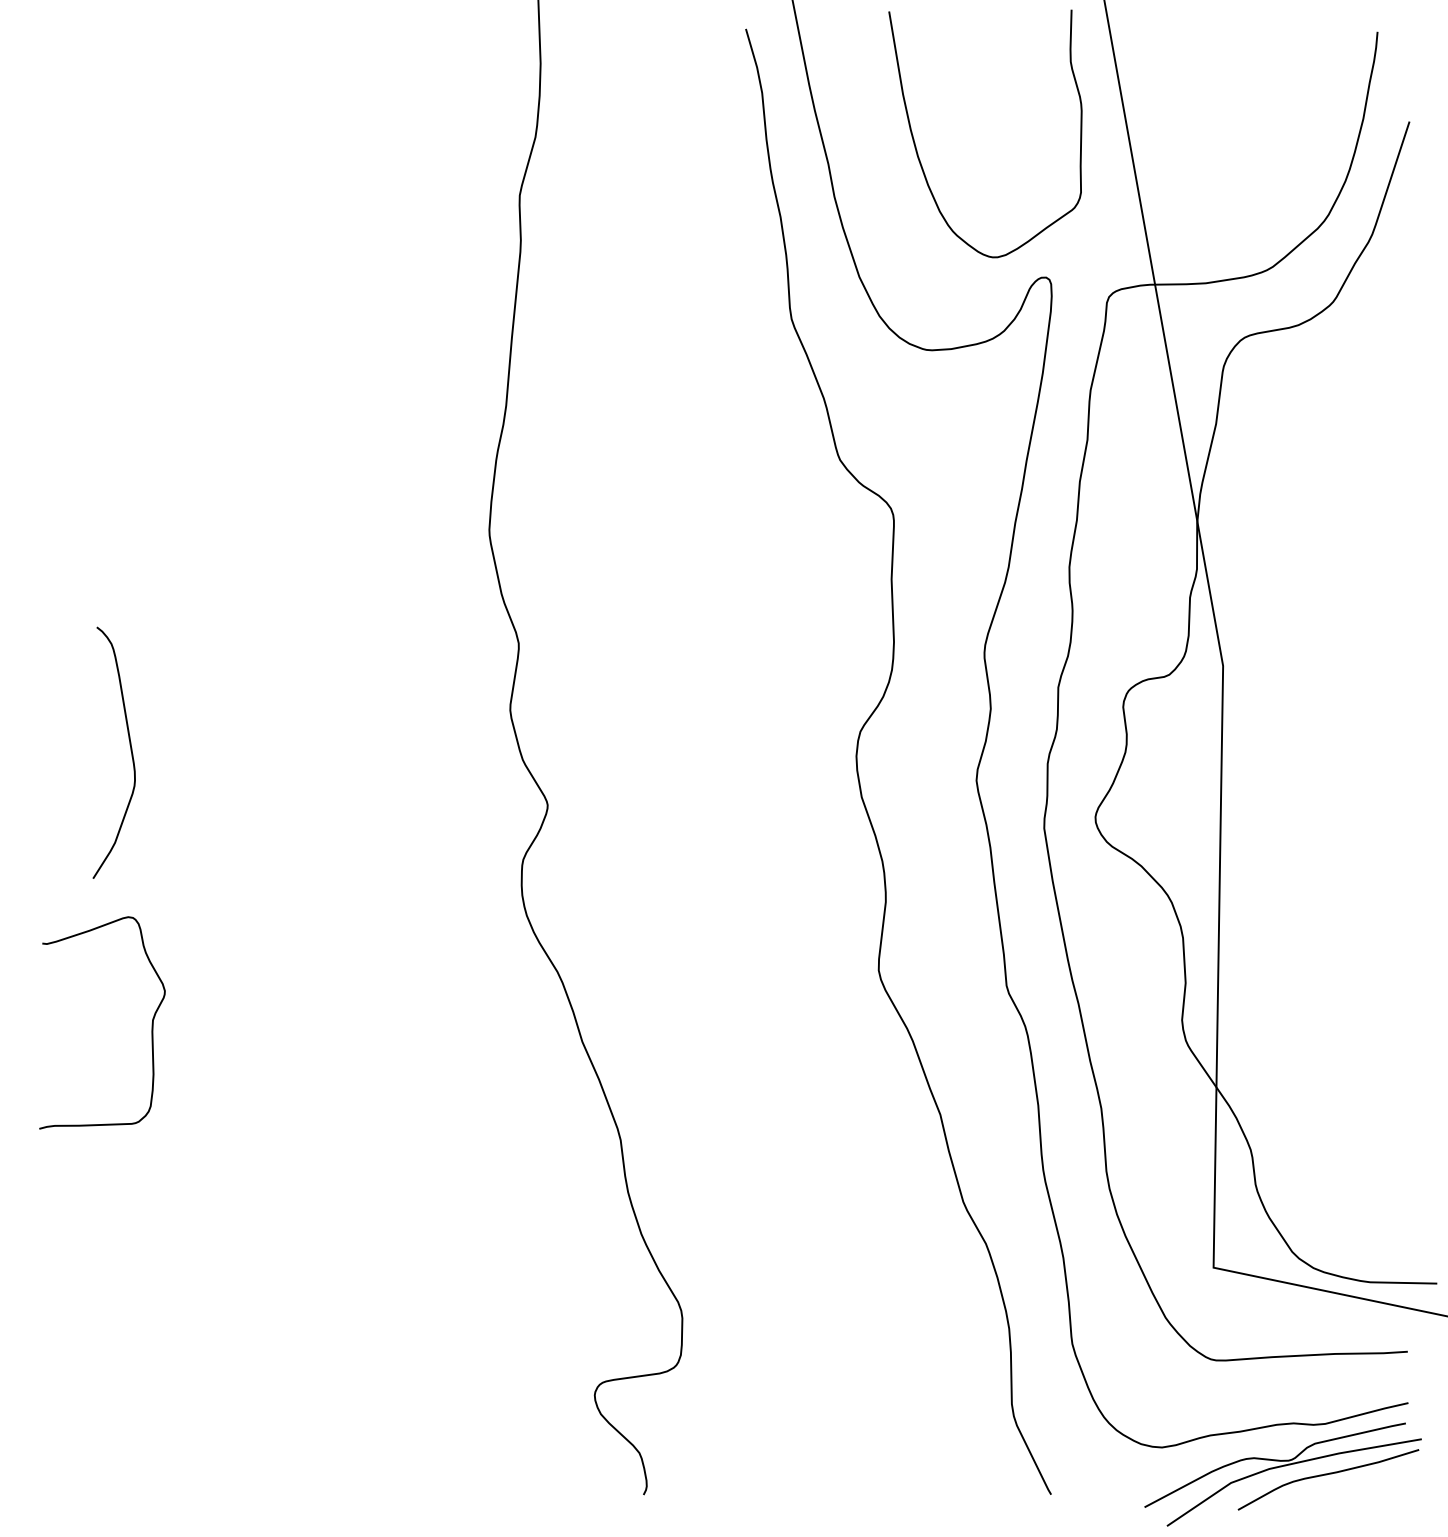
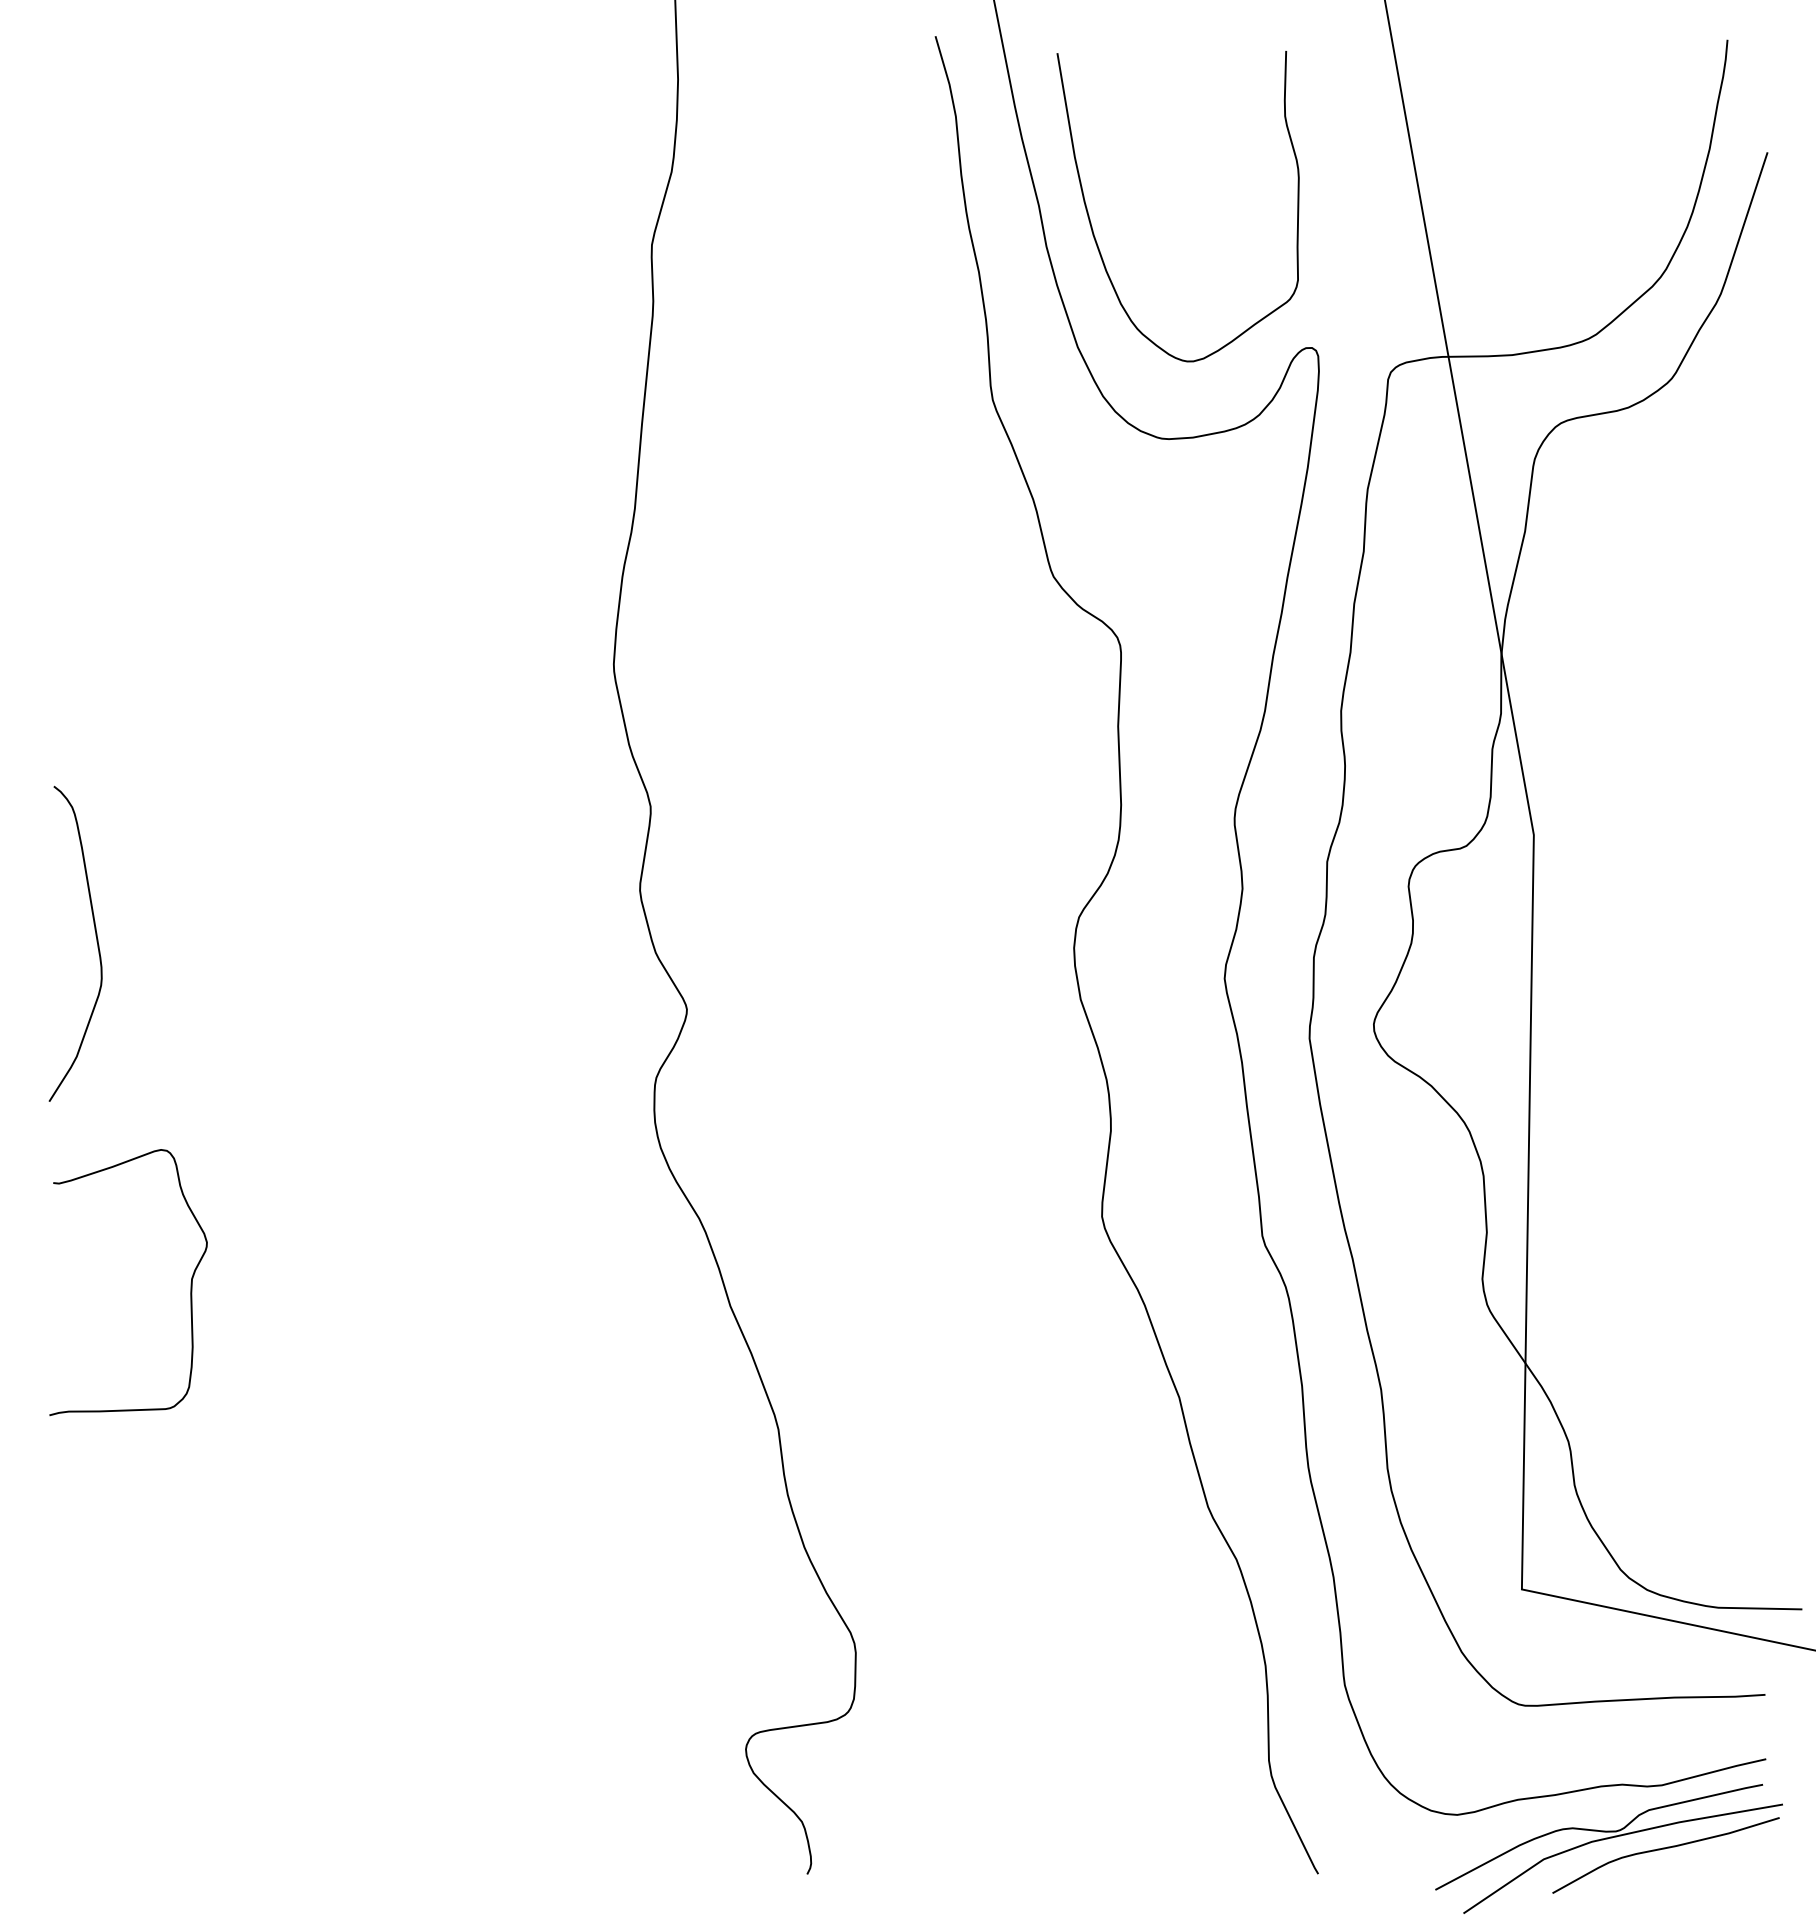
curve: (918, 153) -> (1094, 231), moved
curve: (130, 751) -> (96, 942), moved

